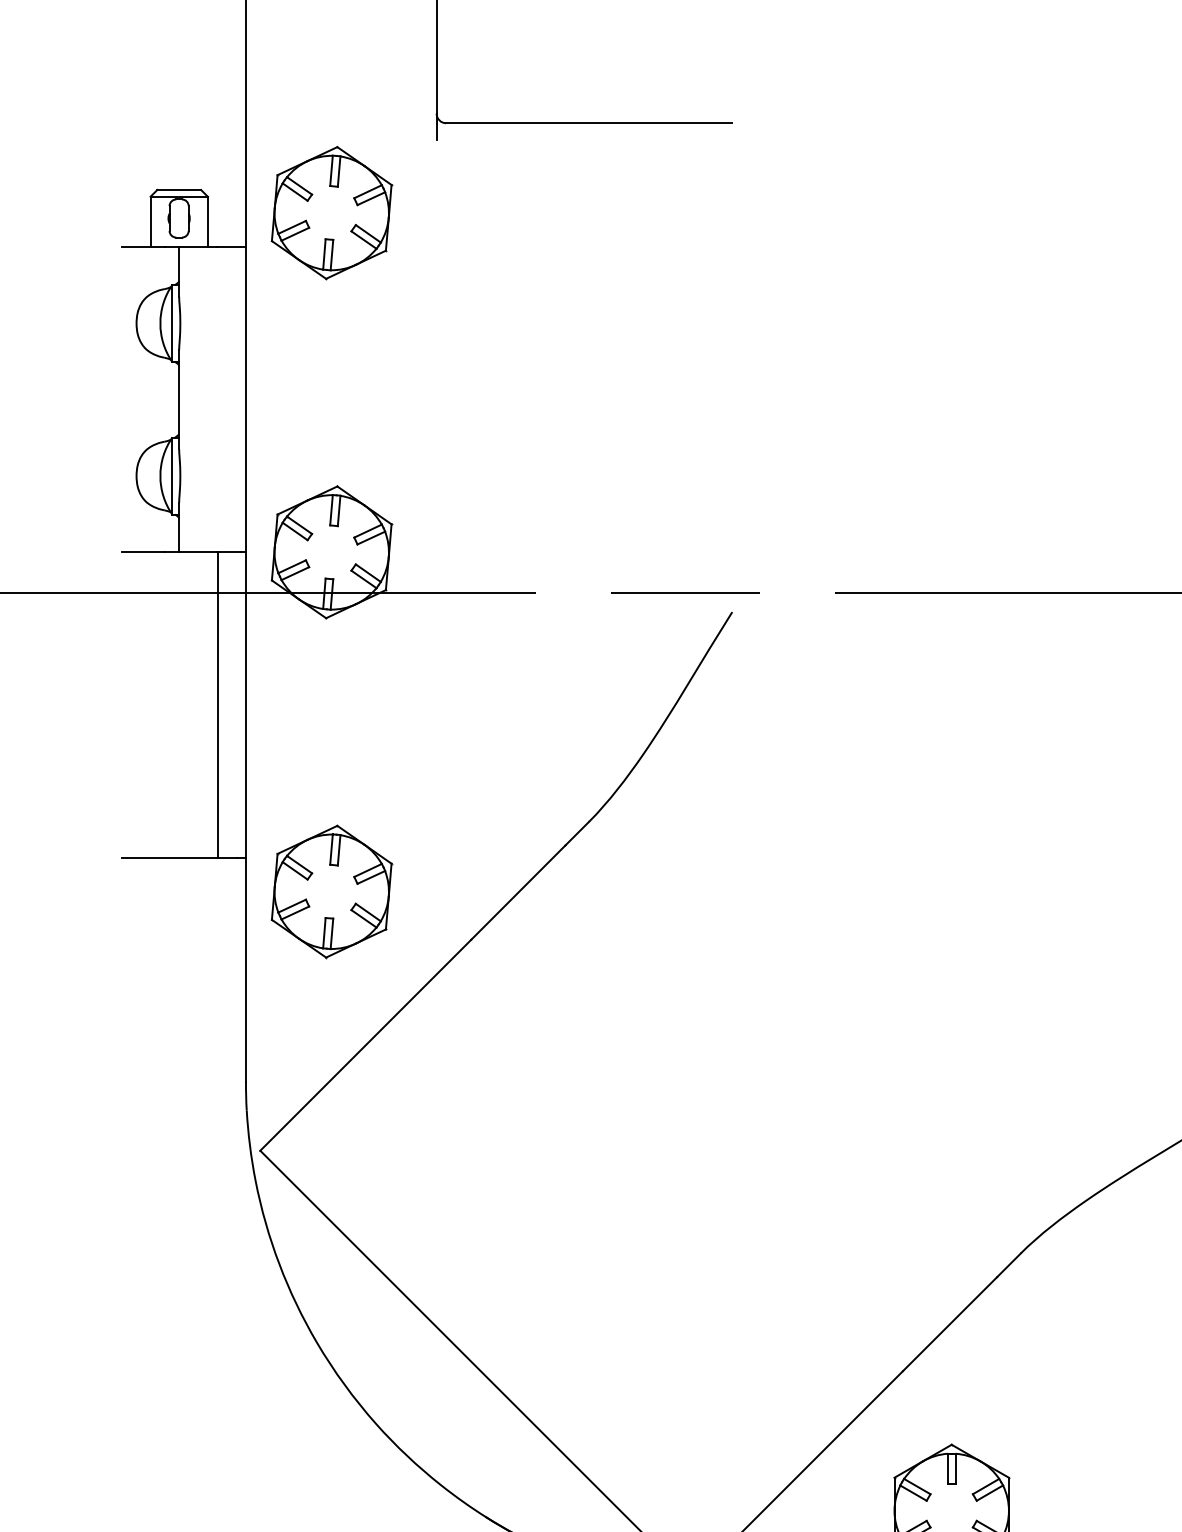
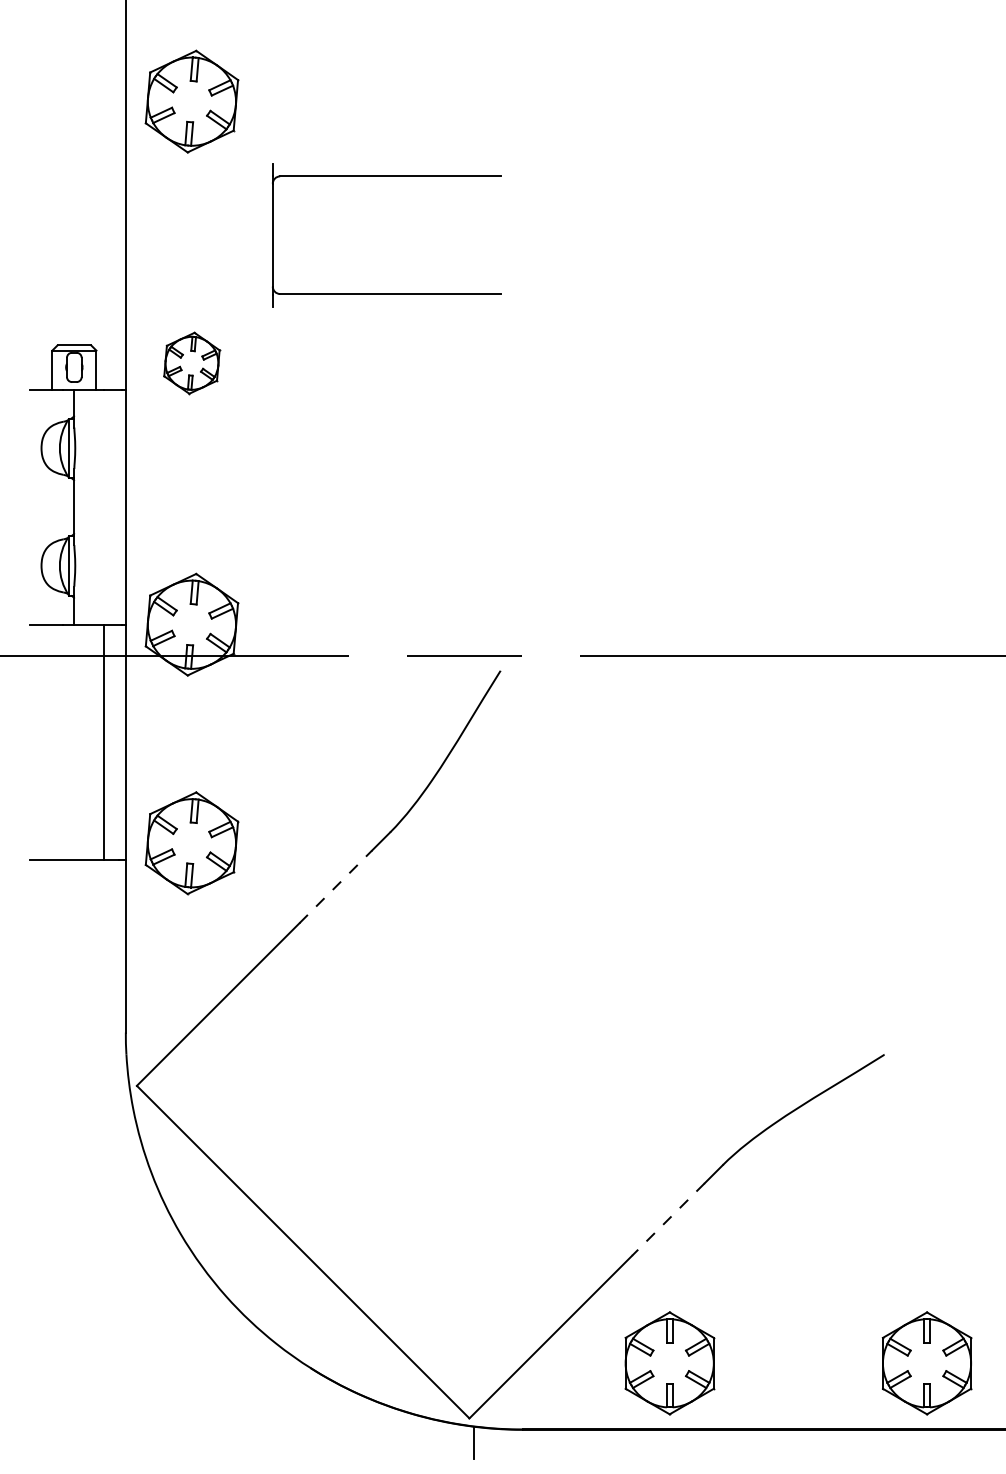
part: (331, 213) -> (191, 363), size x0.6
part: (331, 892) -> (191, 843), moved
line: (519, 892) -> (336, 886), solid -> dashed
line: (950, 1324) -> (668, 1219), solid -> dashed

